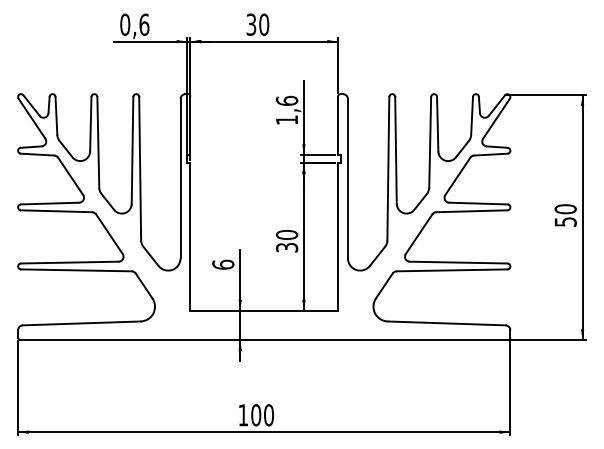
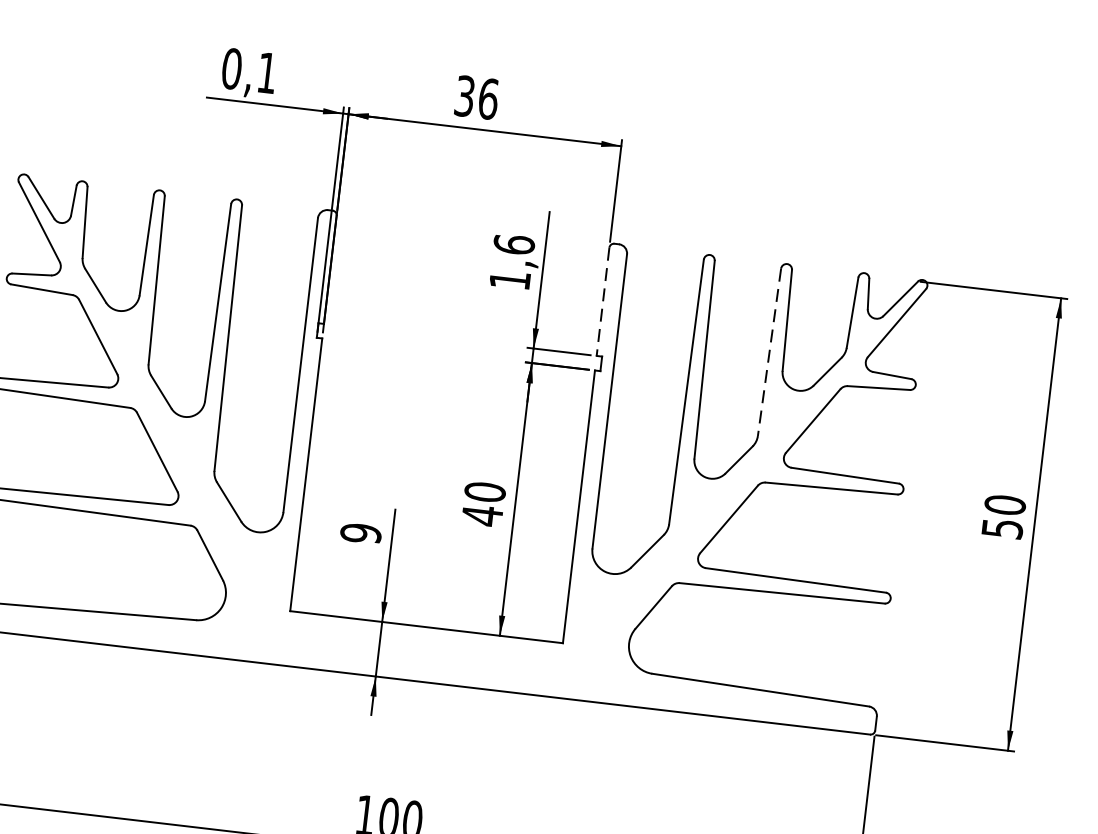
text: (144, 24) -> (267, 72), 0,6 -> 0,1
text: (264, 24) -> (489, 98), 30 -> 36
line: (338, 126) -> (603, 303), solid -> dashed
line: (430, 142) -> (770, 352), solid -> dashed
text: (286, 247) -> (481, 515), 30 -> 40
text: (223, 264) -> (361, 532), 6 -> 9

